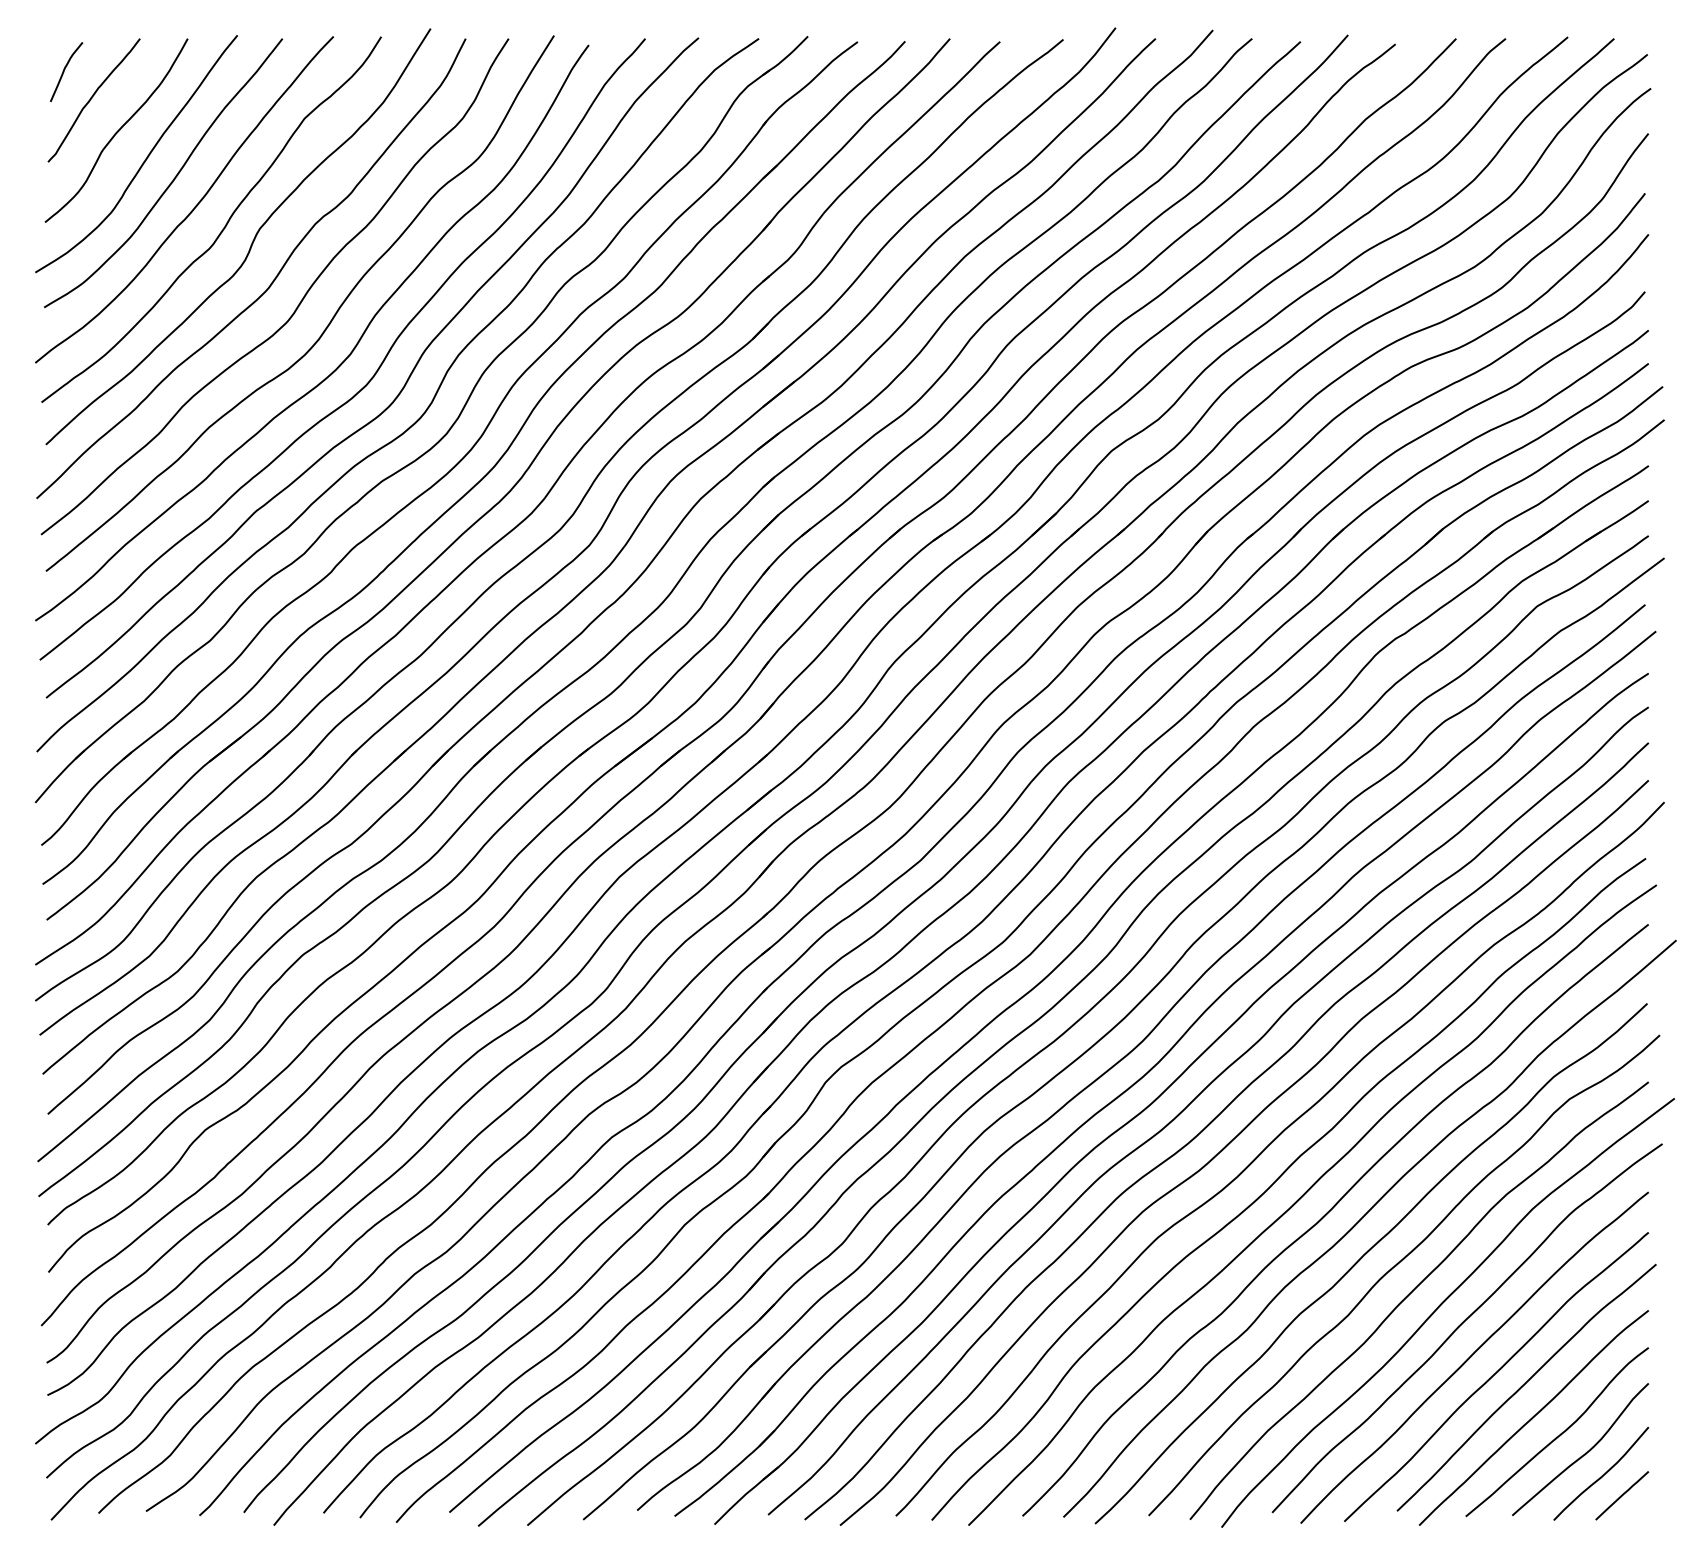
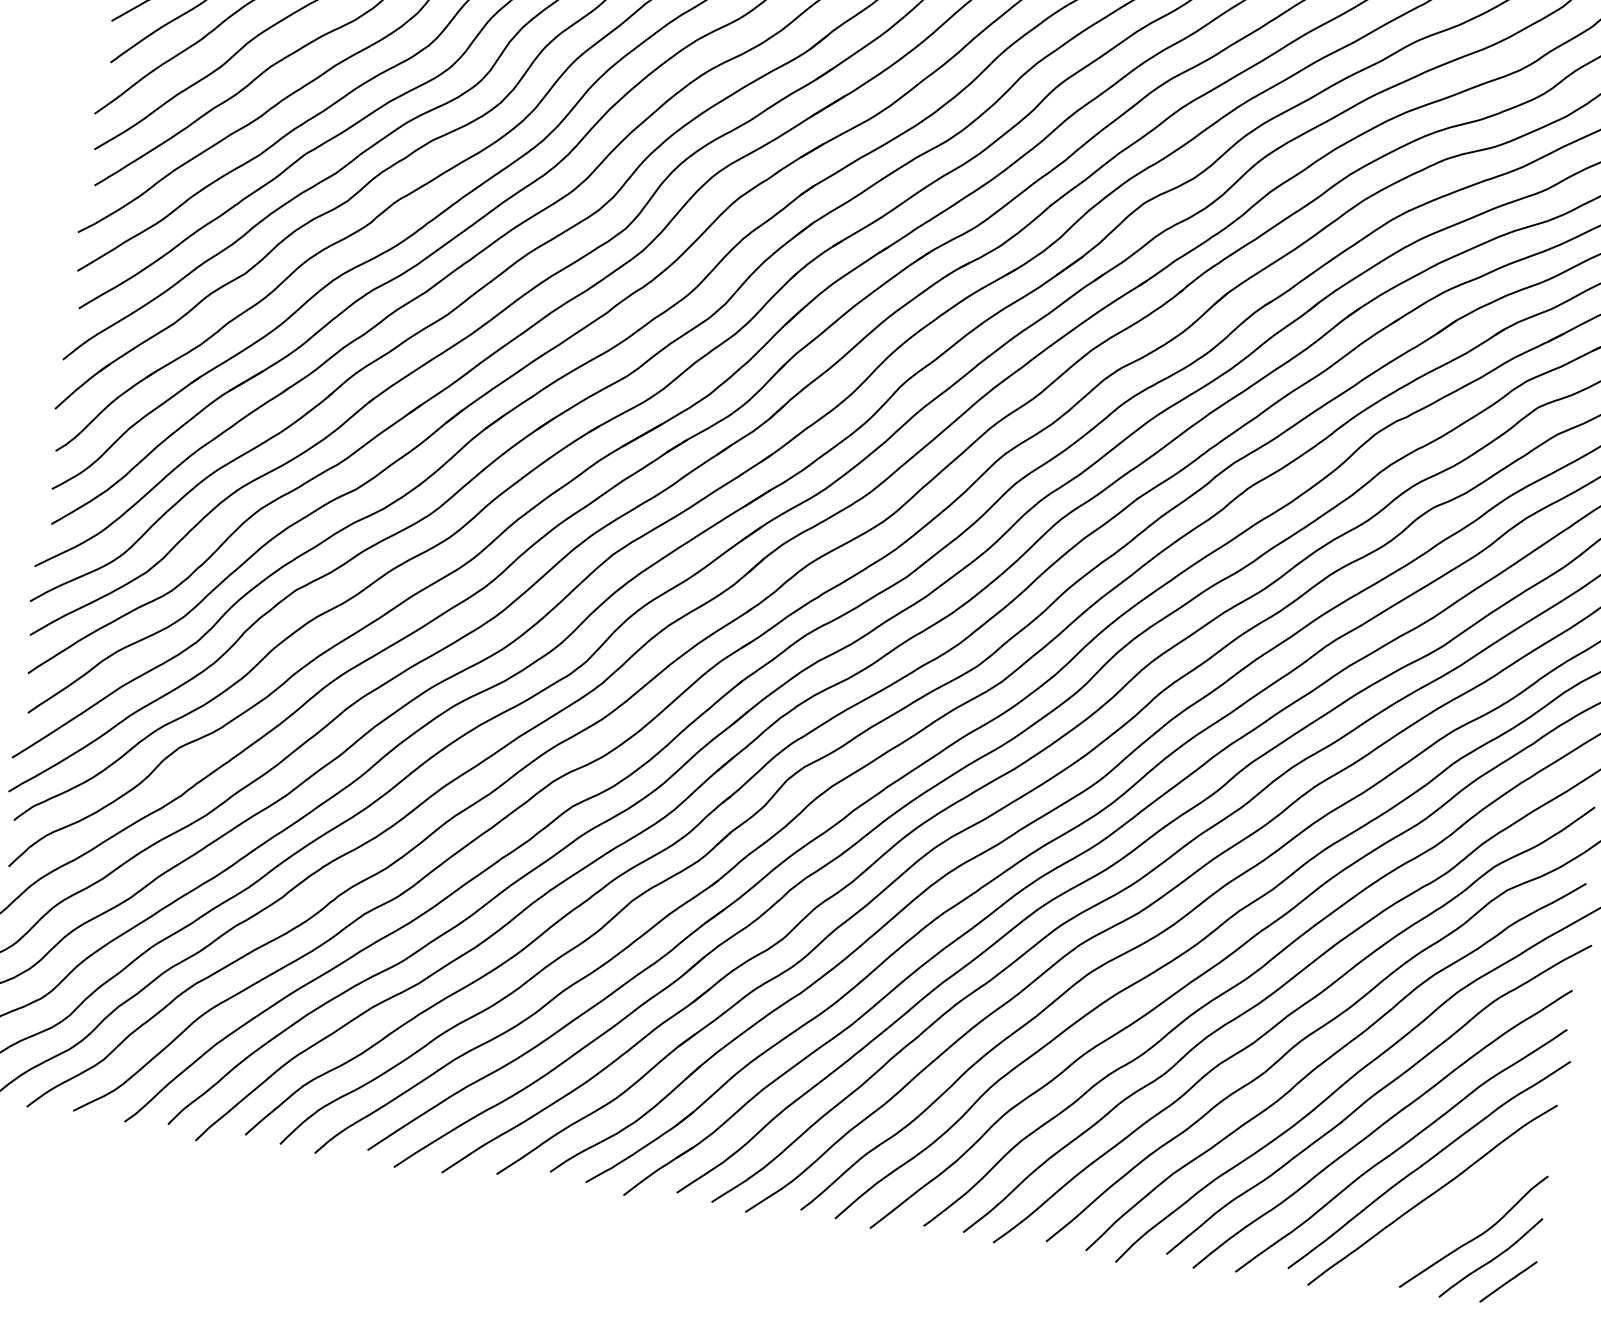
curve: (1559, 1434) -> (1455, 1214), removed

